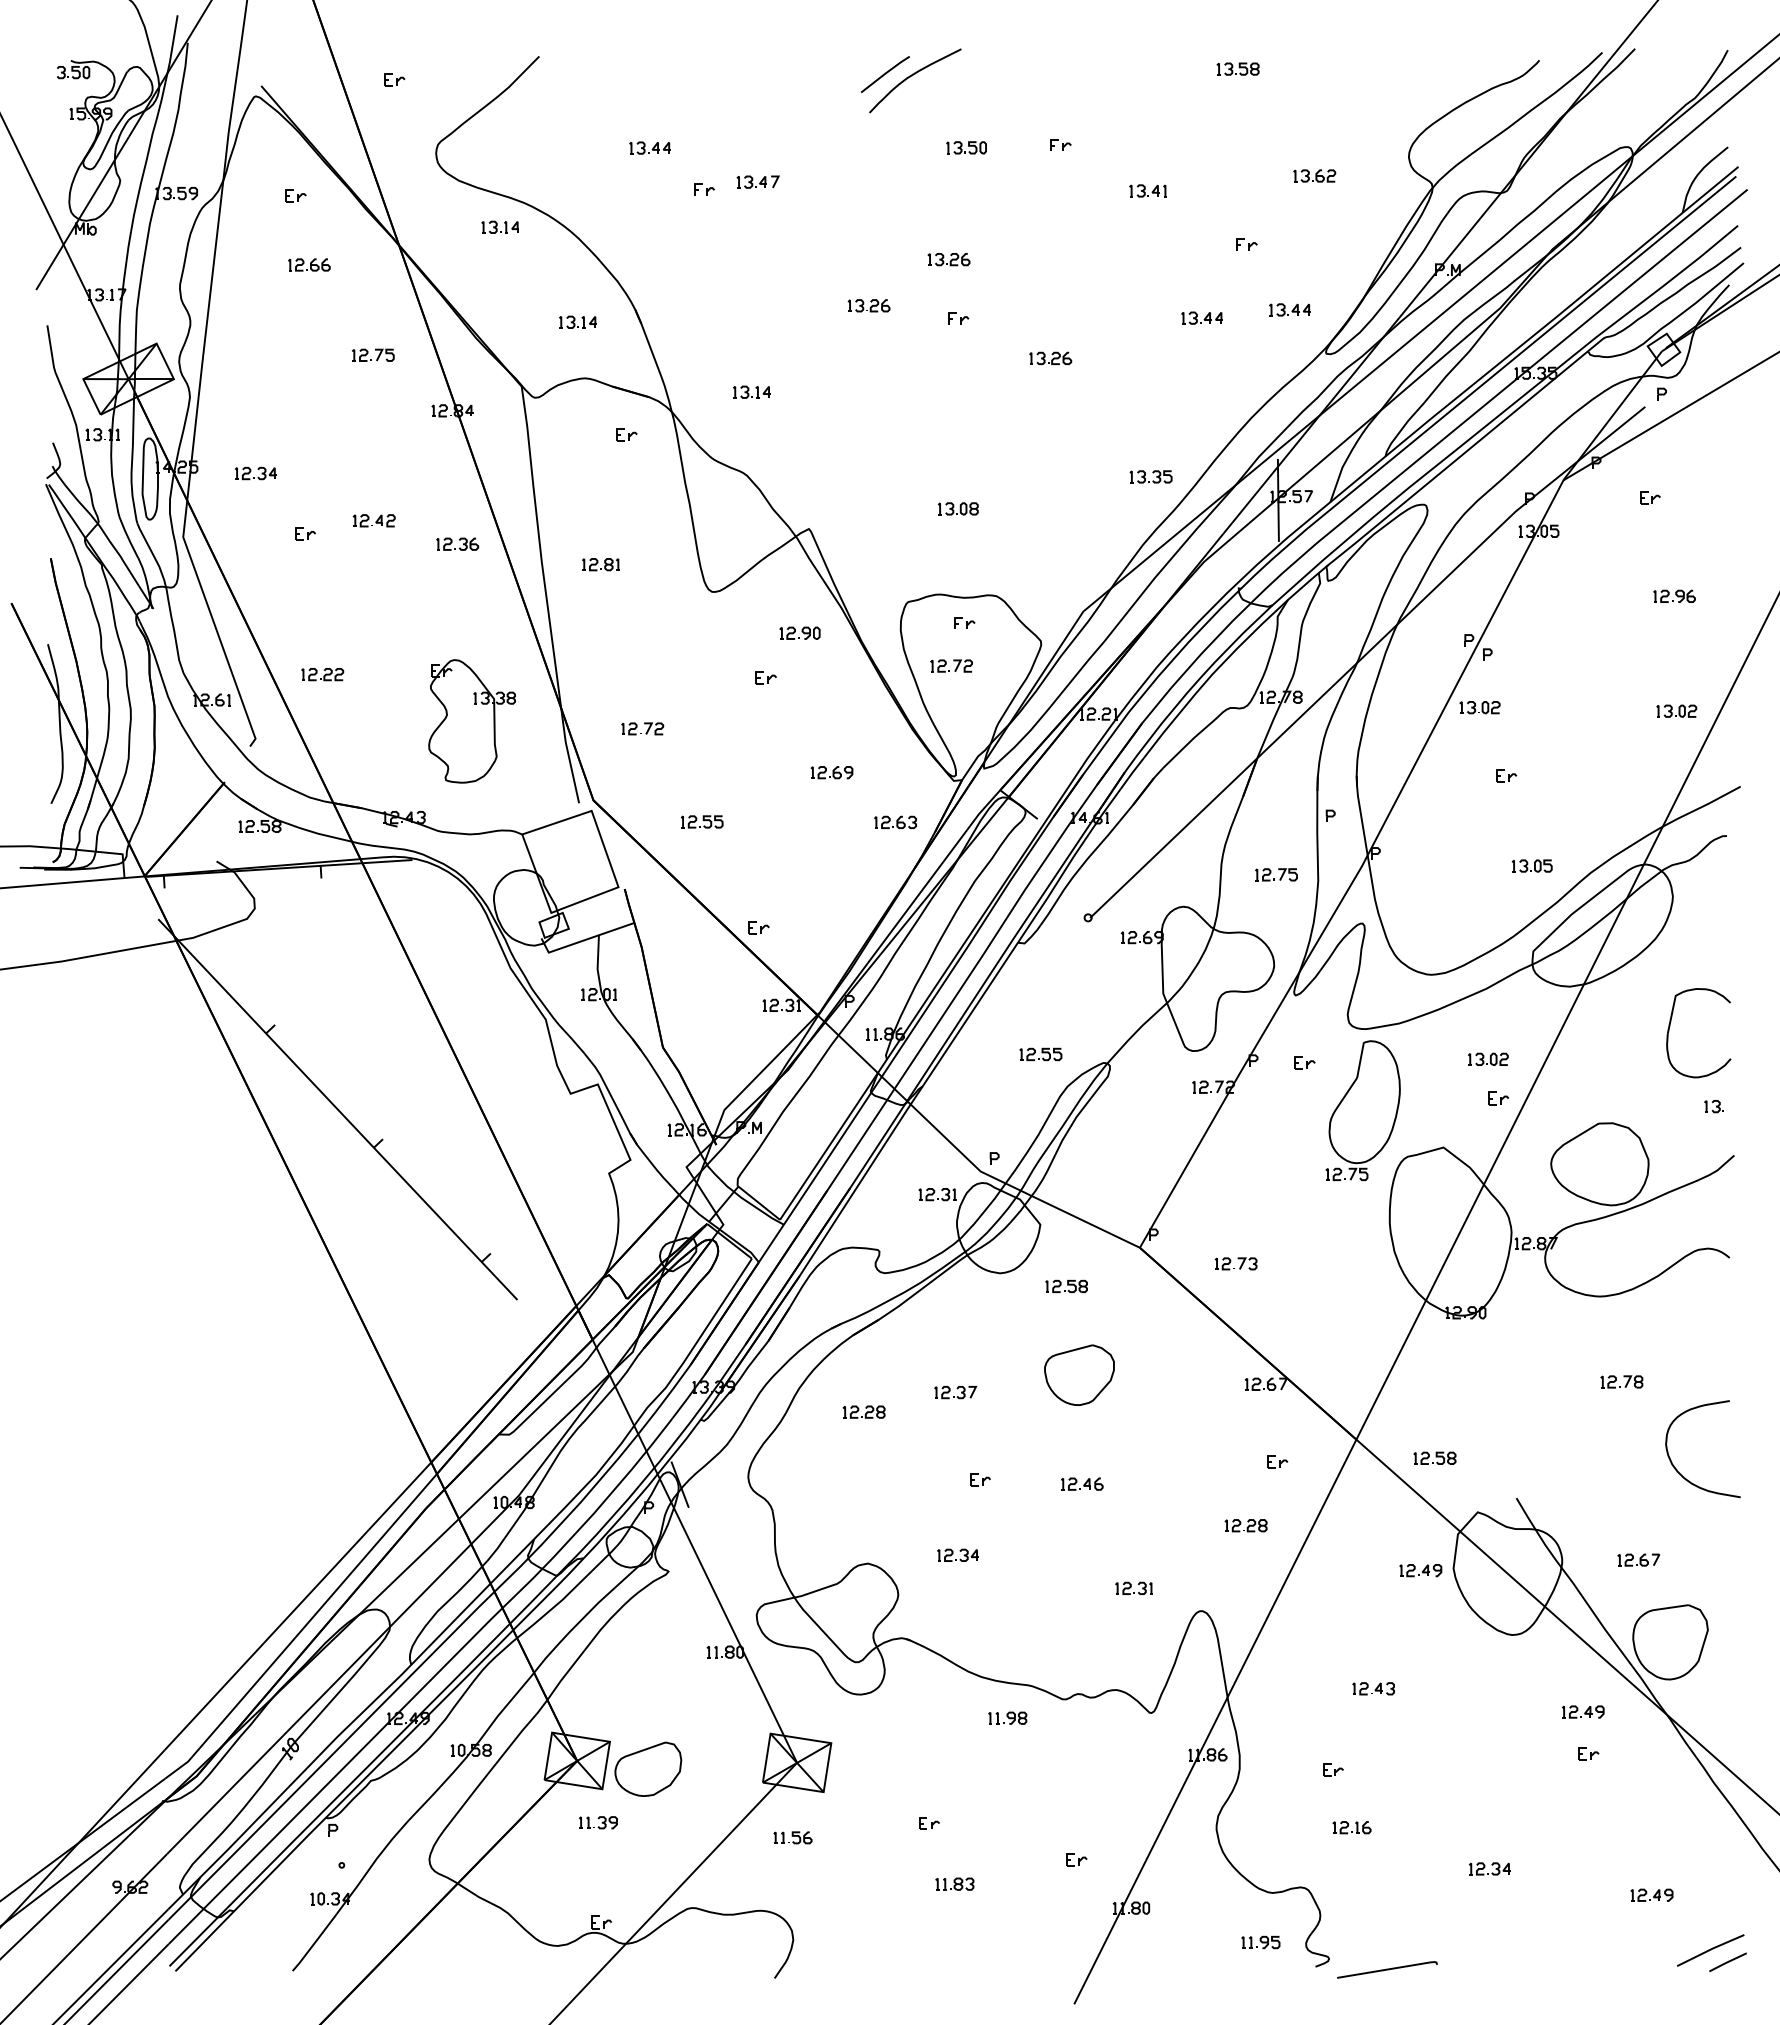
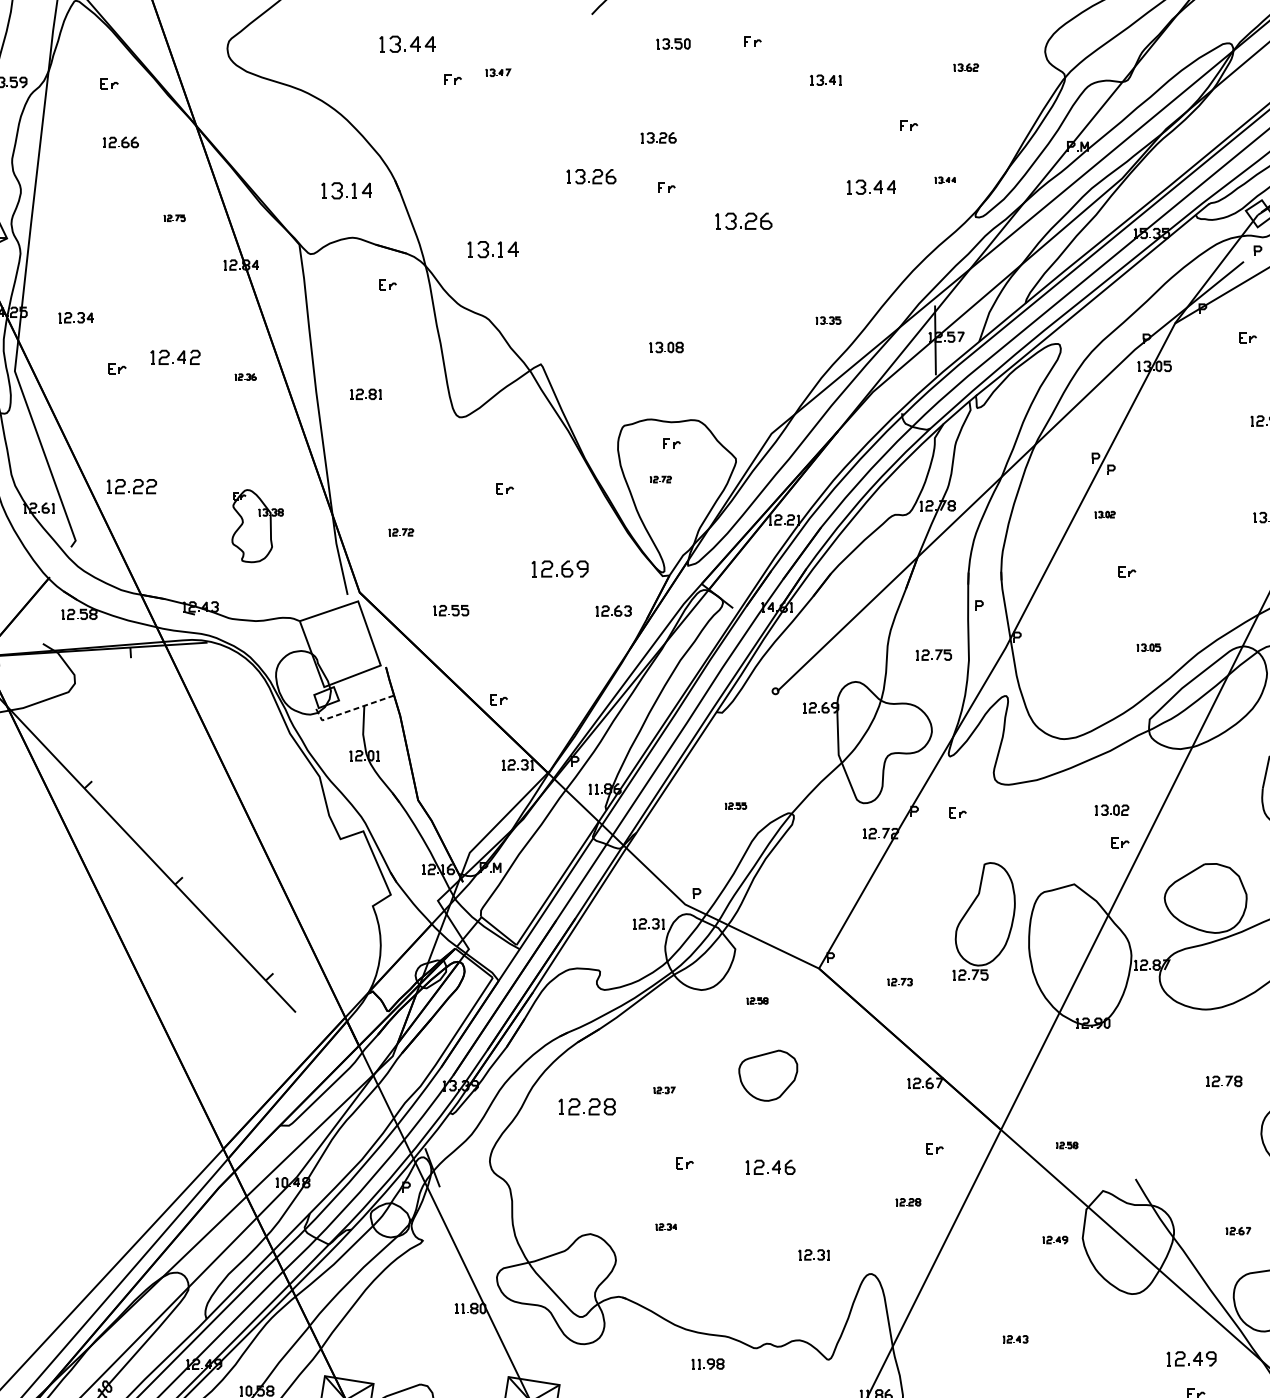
part: (649, 147) -> (406, 43), size x1.6
part: (1314, 175) -> (965, 67), size x0.7
part: (757, 181) -> (497, 72), size x0.7
part: (499, 226) -> (280, 110), removed
part: (868, 305) -> (590, 176), size x1.4
part: (1289, 309) -> (944, 179), size x0.6
part: (1201, 317) -> (870, 186), size x1.4
part: (577, 321) -> (346, 189), size x1.6
part: (372, 354) -> (173, 217), size x0.6
part: (1050, 357) -> (743, 220), size x1.6
part: (751, 391) -> (492, 248), size x1.6
part: (1150, 476) -> (827, 320), size x0.7
part: (373, 520) -> (174, 357), size x1.4
part: (457, 543) -> (245, 376), size x0.6
part: (799, 632) -> (532, 451), removed
part: (951, 665) -> (660, 479), size x0.6
part: (322, 674) -> (131, 486), size x1.4
part: (1479, 707) -> (1104, 514), size x0.6
part: (471, 721) -> (257, 526), size x0.7
part: (642, 728) -> (400, 532), size x0.7
part: (831, 772) -> (559, 569), size x1.6
part: (1531, 865) -> (1148, 647), size x0.7
line: (582, 940) -> (350, 710), solid -> dashed
part: (1040, 1054) -> (735, 806), size x0.6
part: (1362, 1110) -> (983, 921), moved
part: (1235, 1263) -> (899, 981), size x0.7
part: (1066, 1285) -> (757, 1000), size x0.6
part: (955, 1392) -> (664, 1090), size x0.6
part: (863, 1411) -> (586, 1106), size x1.6
part: (1434, 1457) -> (1066, 1144), size x0.6
part: (1082, 1483) -> (770, 1166), size x1.4
part: (1245, 1525) -> (907, 1202), size x0.7
part: (957, 1554) -> (665, 1226), size x0.6
part: (1638, 1559) -> (1238, 1230), size x0.7
part: (1420, 1570) -> (1054, 1239), size x0.7
part: (1373, 1688) -> (1015, 1339), size x0.7
part: (1583, 1711) -> (1191, 1358), size x1.4

